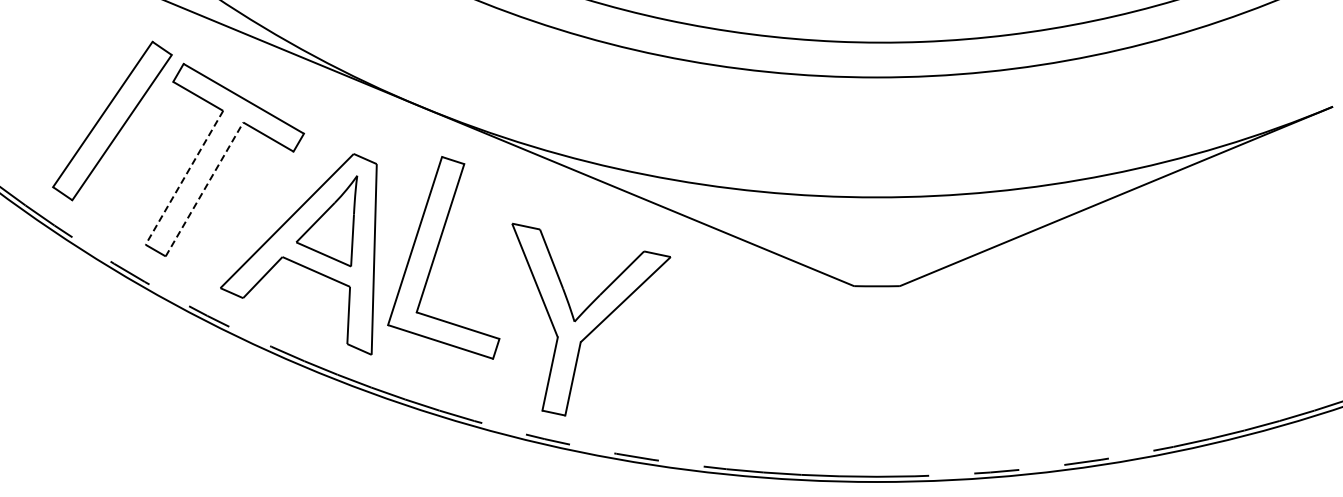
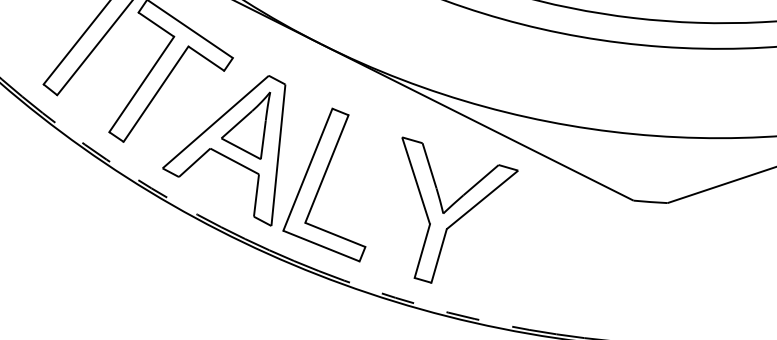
line: (184, 178) -> (141, 84), dashed -> solid
line: (204, 189) -> (156, 94), dashed -> solid
part: (436, 254) -> (323, 180), moved
part: (591, 319) -> (456, 212), moved

